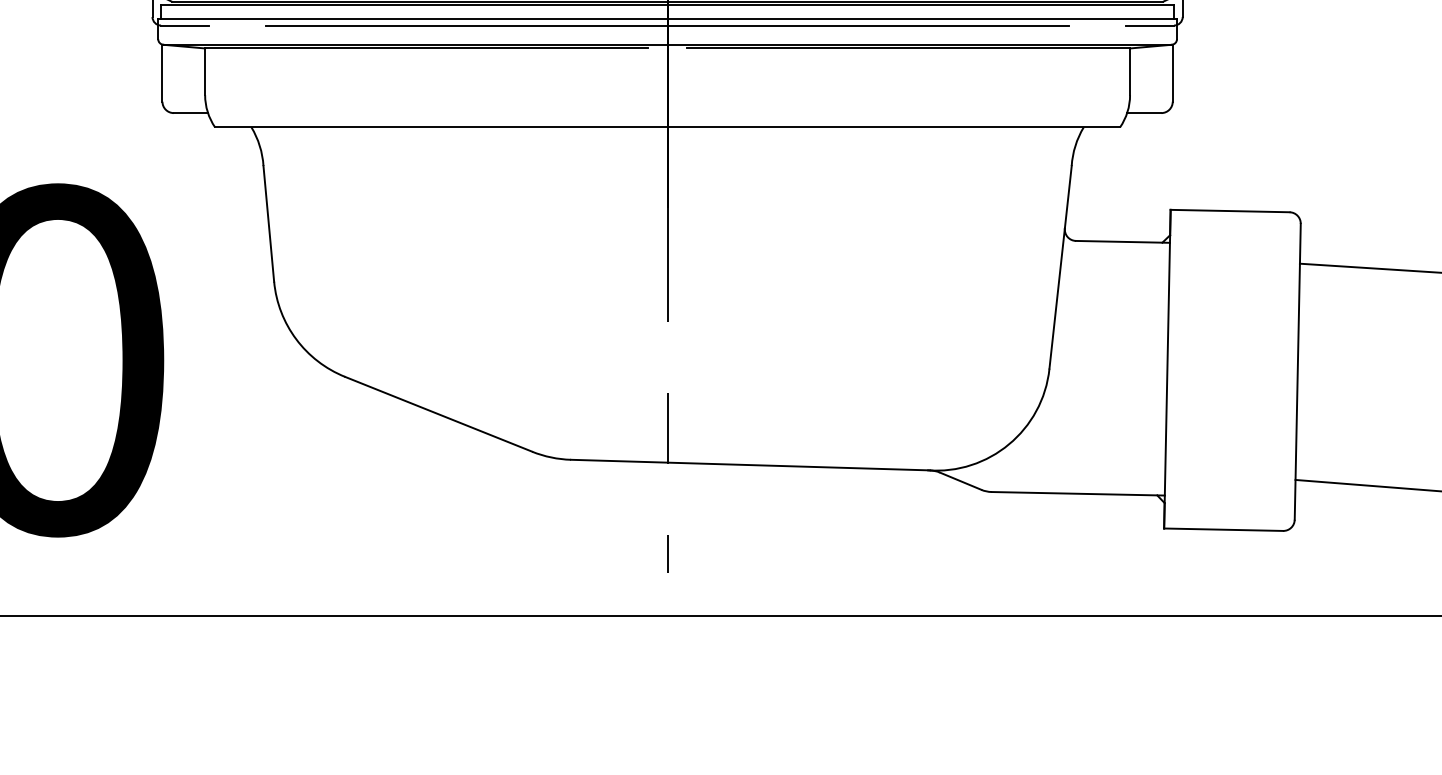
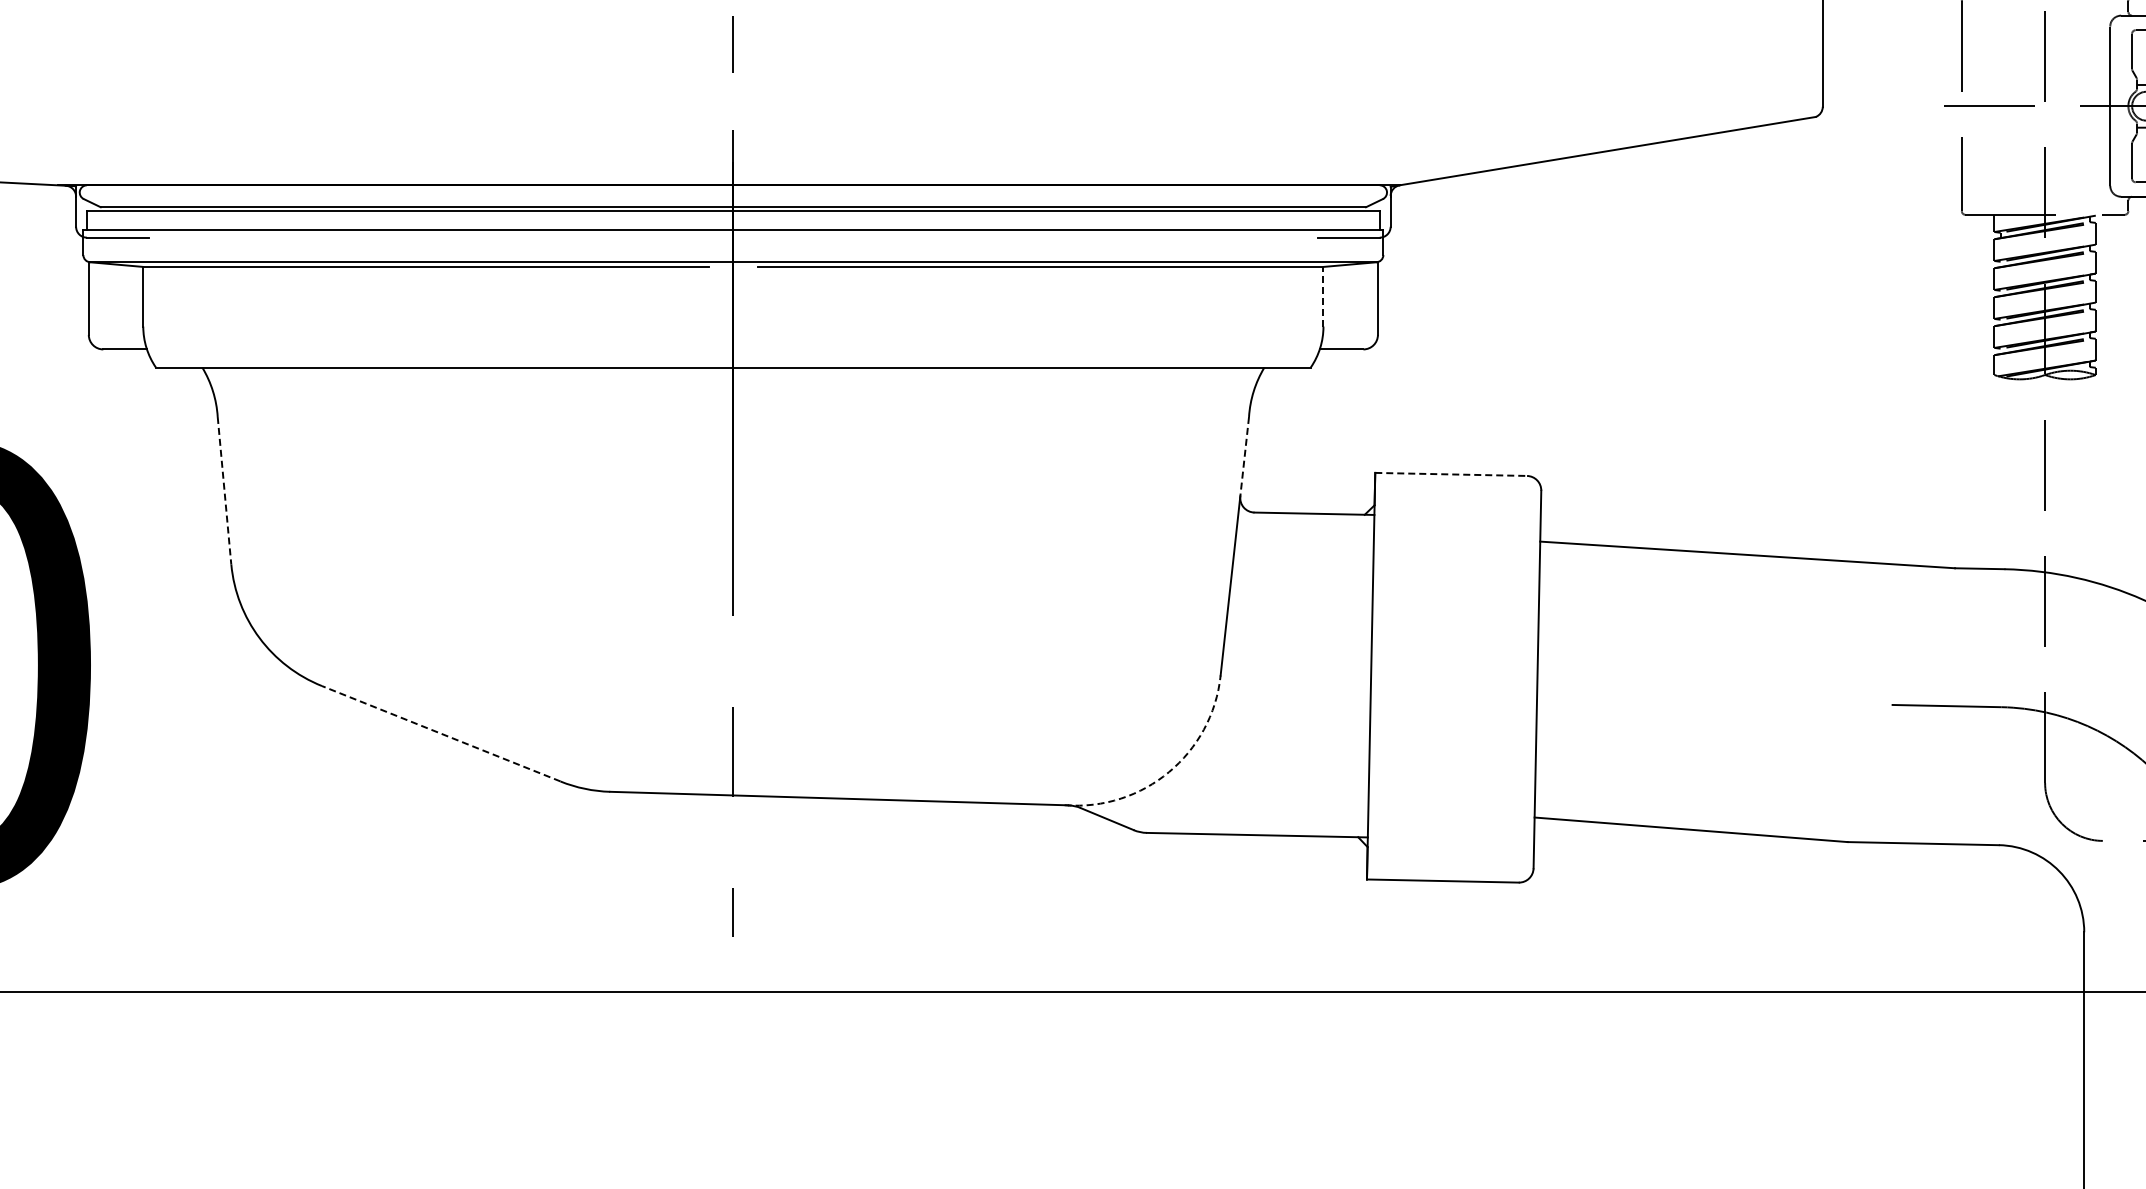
line: (667, 25) -> (733, 237), removed
line: (1130, 71) -> (1323, 296), solid -> dashed
line: (1068, 197) -> (1244, 456), solid -> dashed
line: (1230, 211) -> (1451, 474), solid -> dashed
line: (268, 224) -> (224, 491), solid -> dashed
line: (438, 414) -> (440, 733), solid -> dashed
arc: (1009, 444) -> (1169, 772), solid -> dashed

